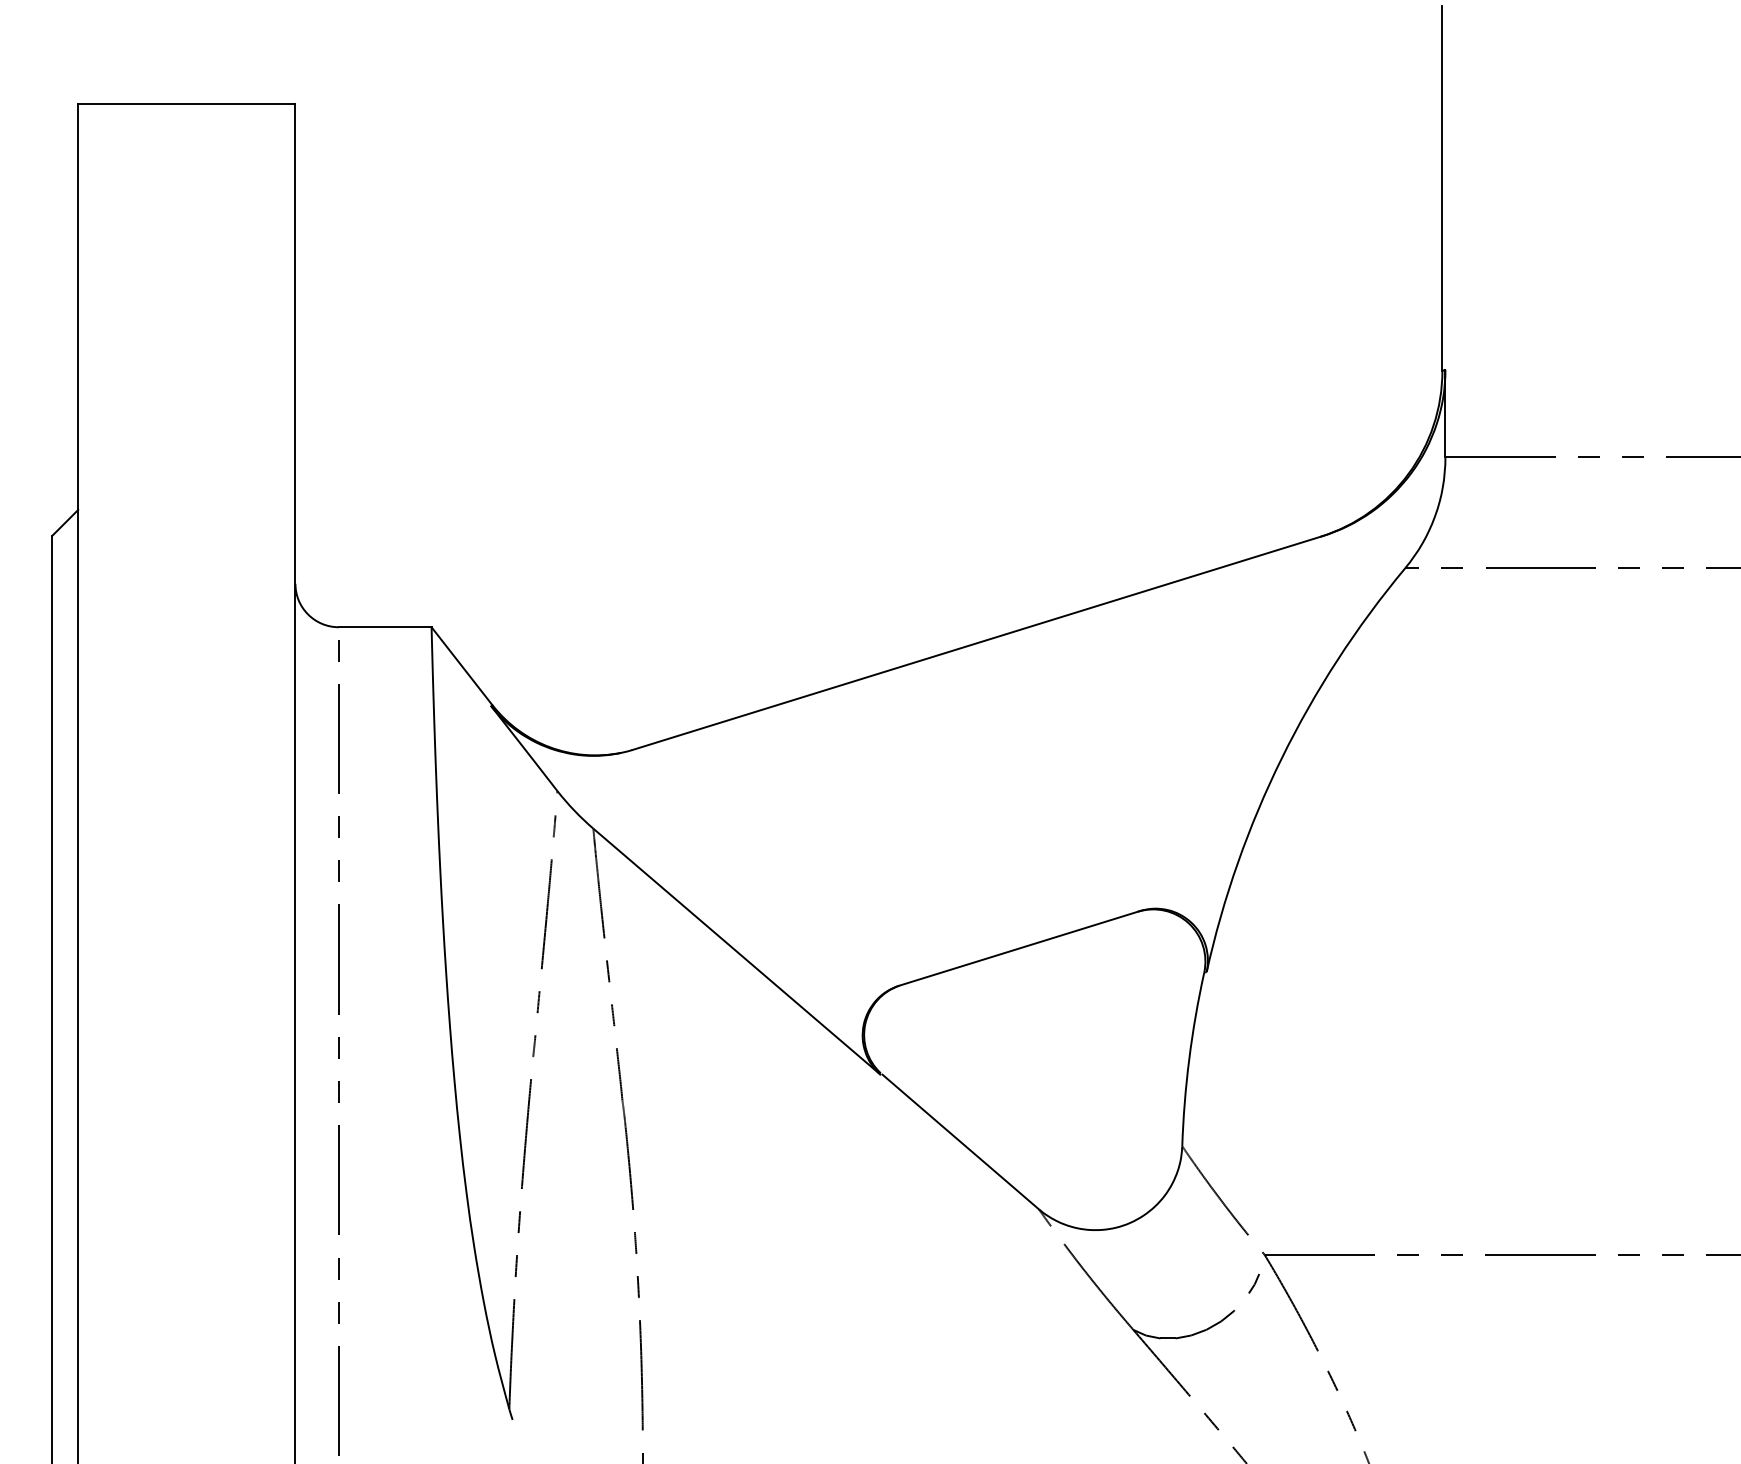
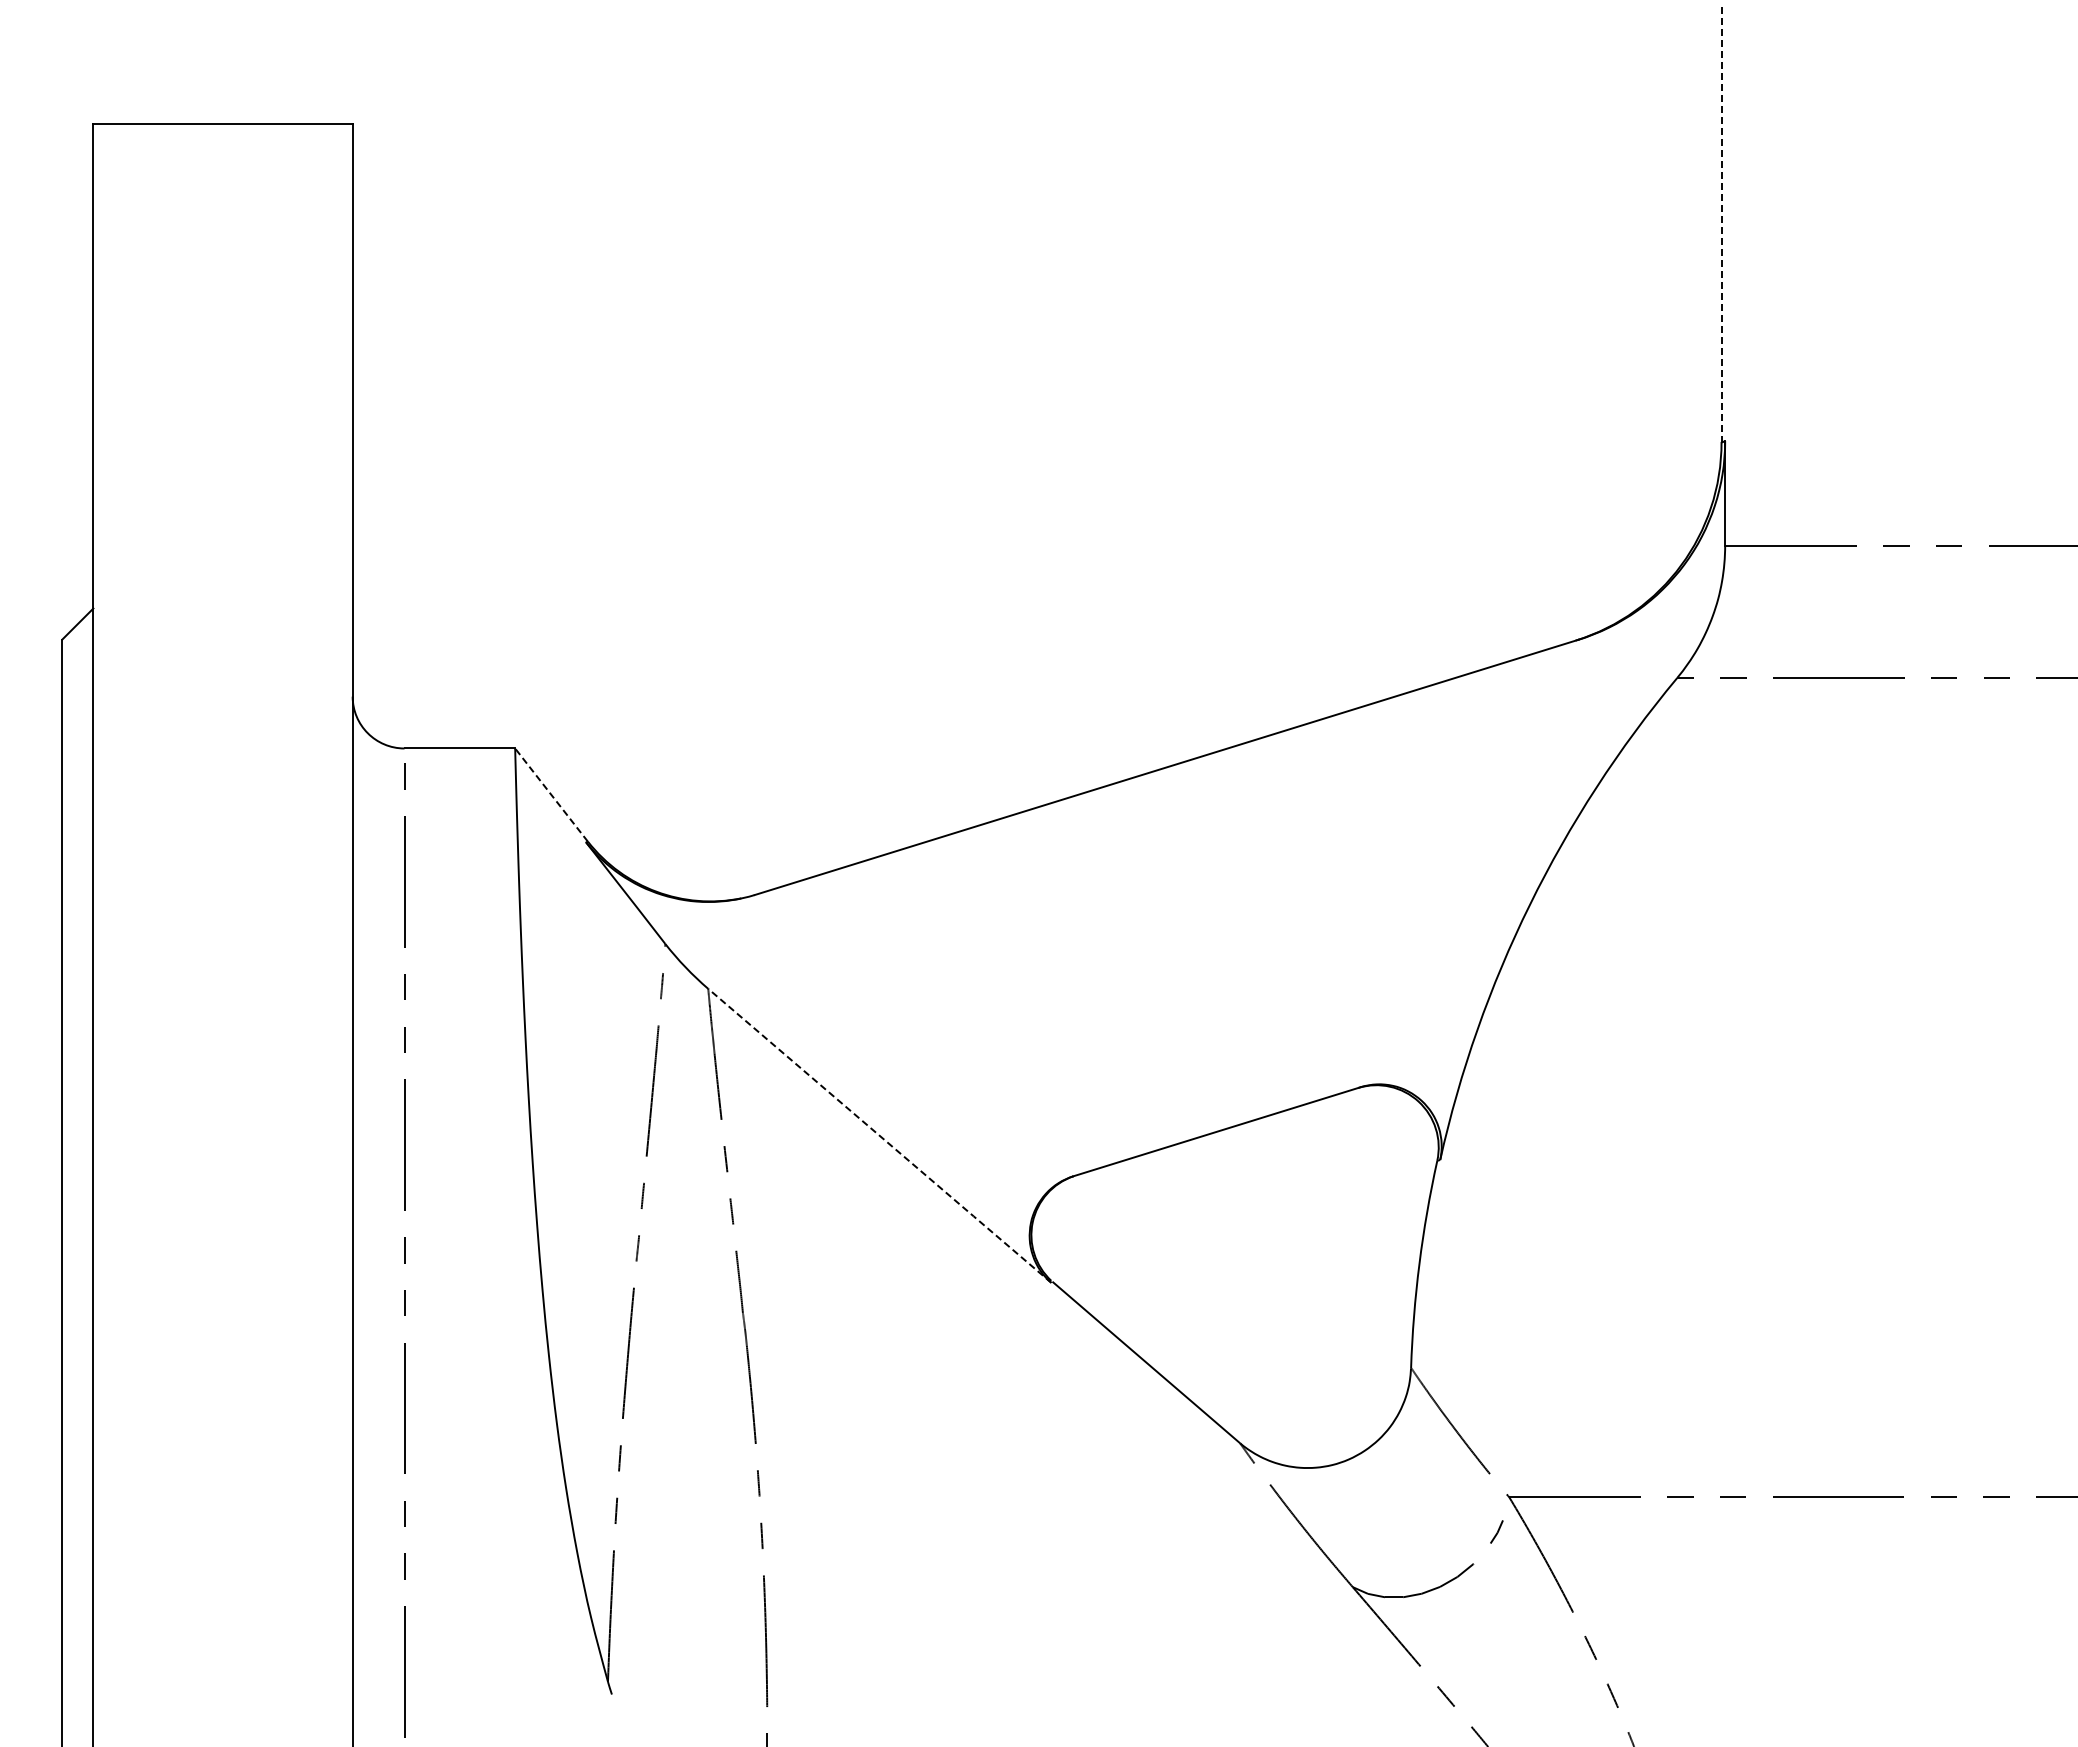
line: (1442, 188) -> (1721, 224), solid -> dashed
line: (462, 666) -> (551, 795), solid -> dashed
line: (737, 952) -> (880, 1136), solid -> dashed

